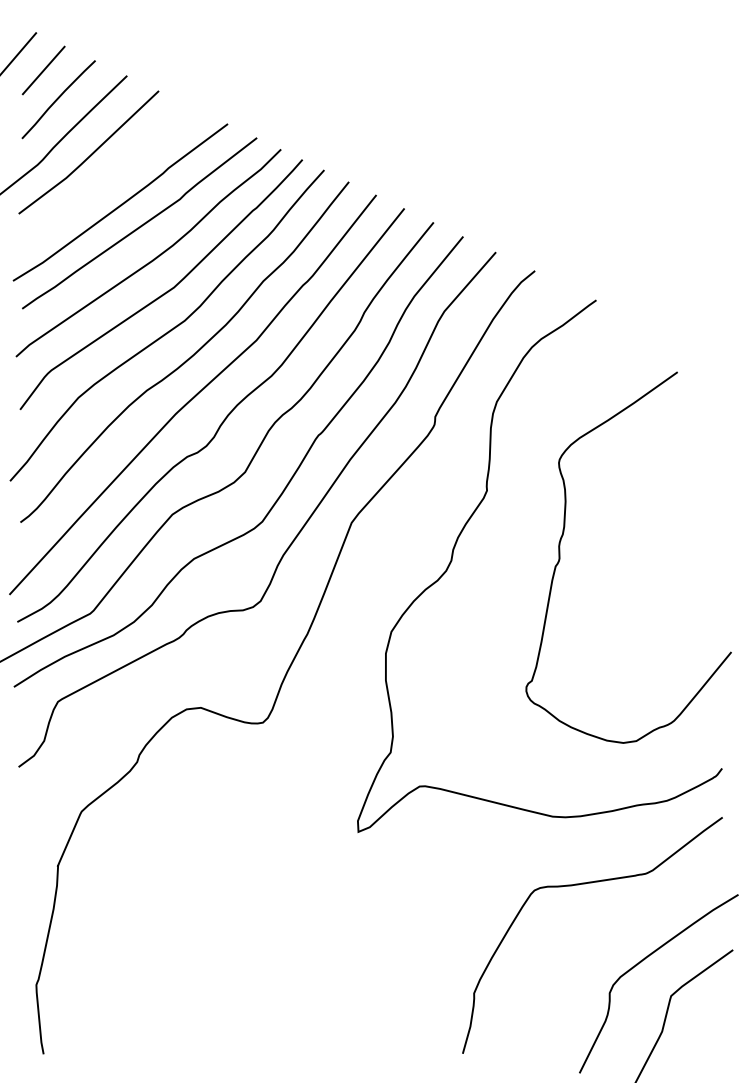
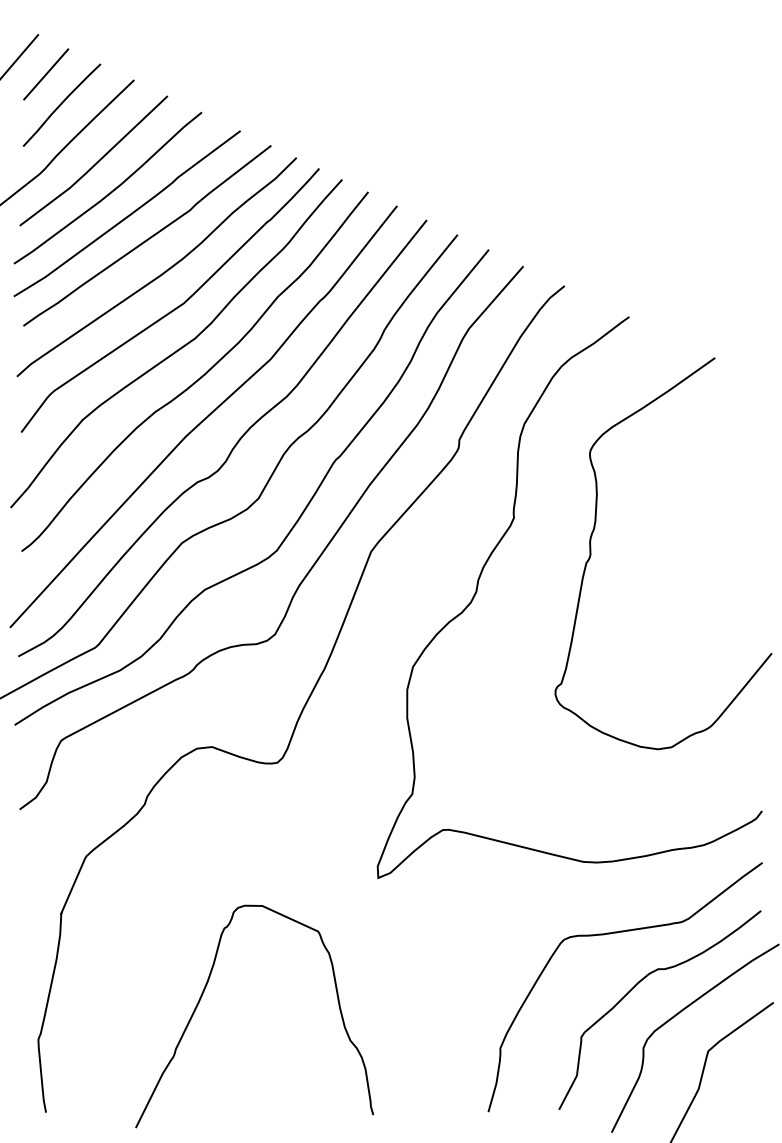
curve: (104, 181) -> (110, 191), added
curve: (560, 557) -> (591, 553), moved
curve: (605, 932) -> (638, 984), added
part: (191, 945) -> (202, 997), added

